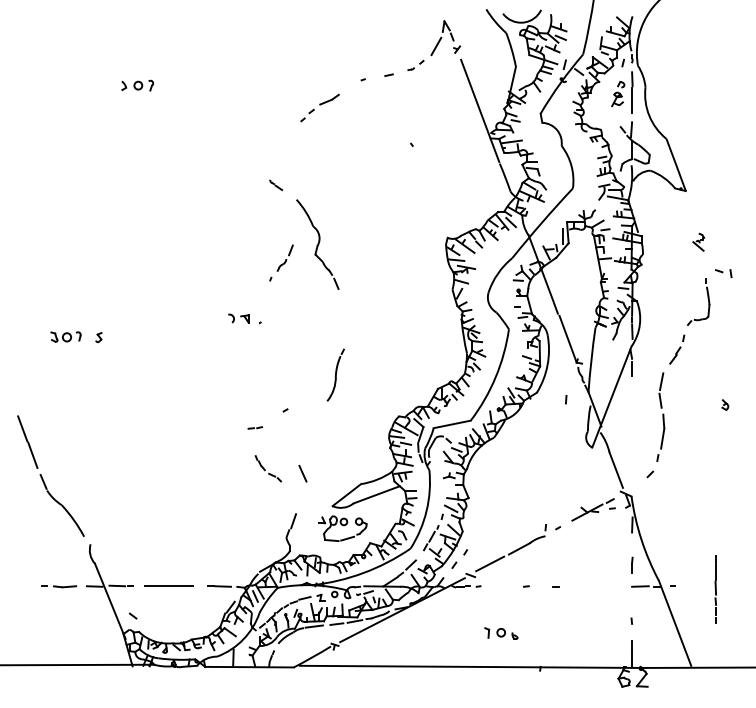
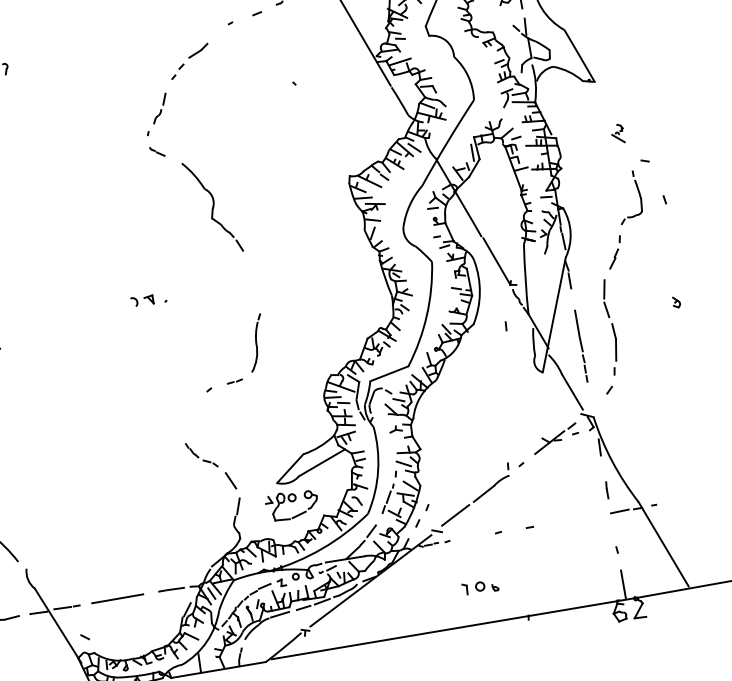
part: (281, 262) -> (156, 113), moved
line: (730, 273) -> (664, 199), moved
line: (254, 427) -> (234, 381), moved
line: (302, 473) -> (230, 480), moved
line: (715, 589) -> (581, 345), moved

